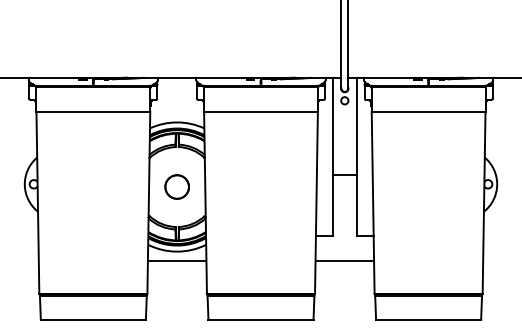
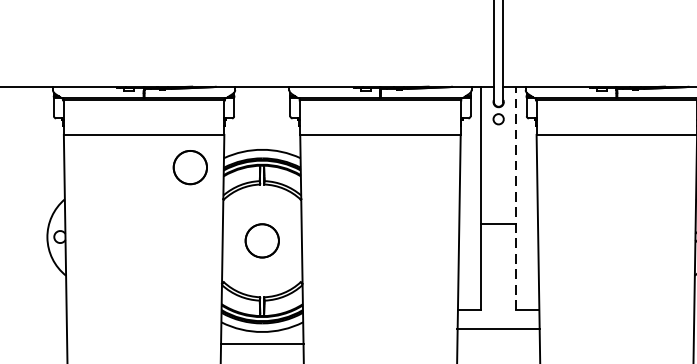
circle: (125, 134) -> (189, 166), added
line: (357, 156) -> (516, 197), solid -> dashed
line: (344, 260) -> (498, 328), moved

